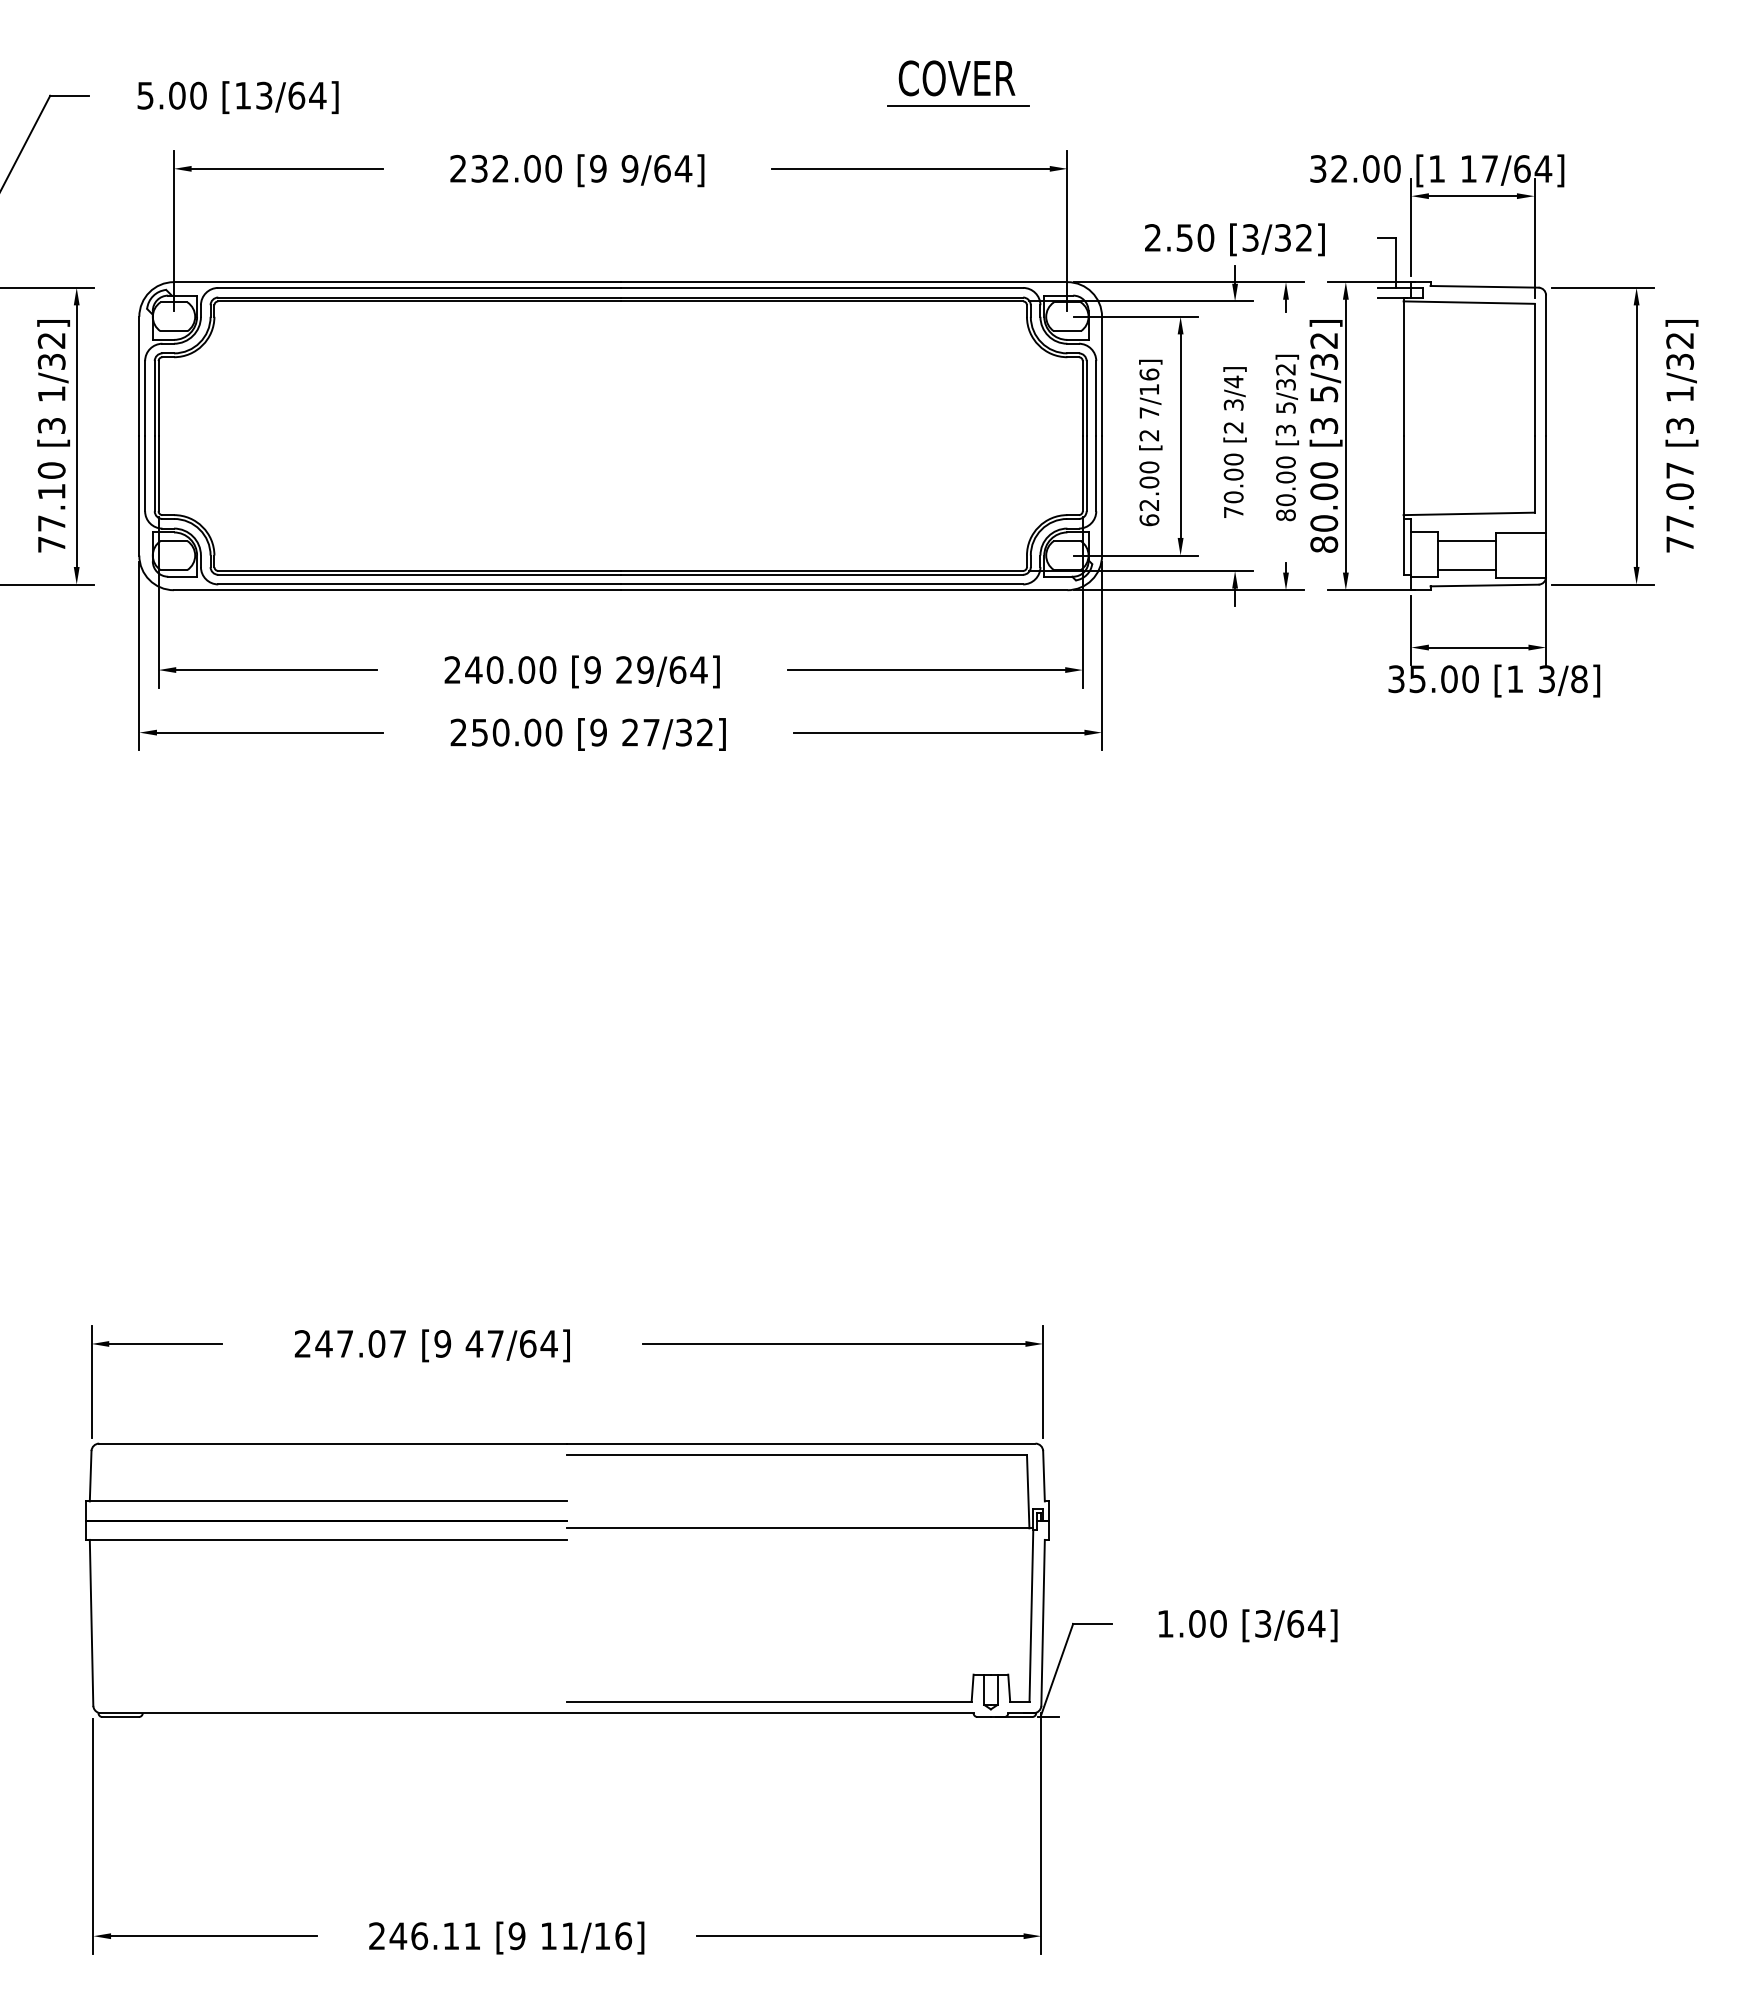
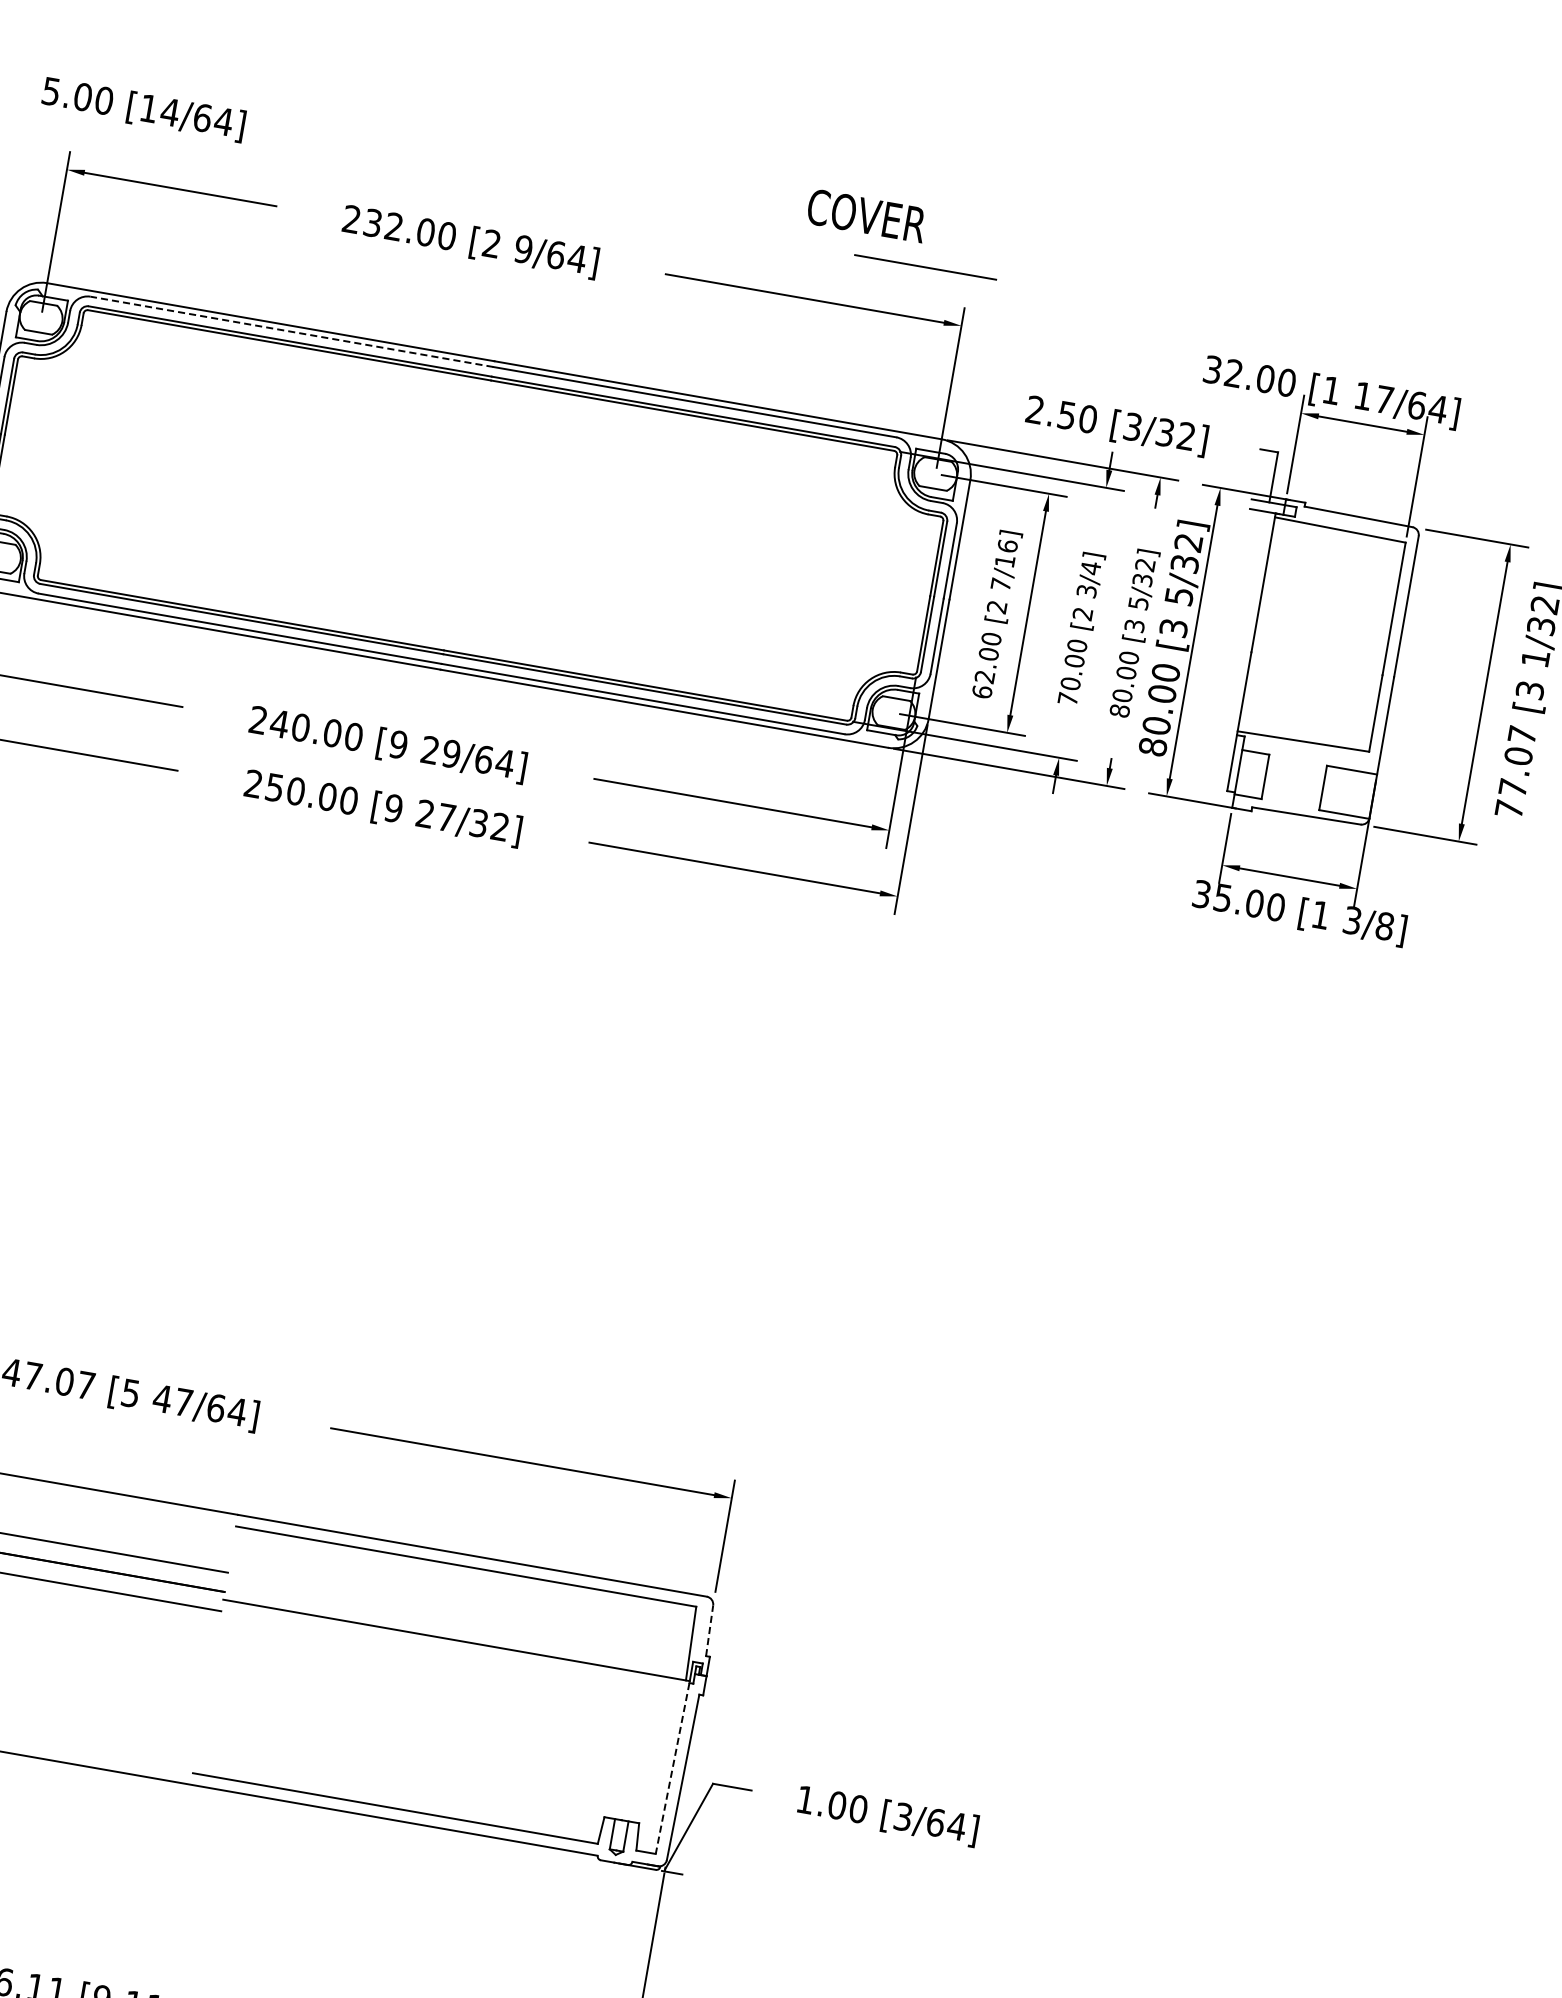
text: (264, 95) -> (170, 112), [13/64] -> [14/64]
line: (958, 105) -> (925, 266), moved
text: (598, 168) -> (492, 243), [9 -> [2
line: (418, 287) -> (291, 331), solid -> dashed
line: (1467, 541) -> (1297, 768), removed
line: (1467, 569) -> (1292, 796), removed
text: (442, 1343) -> (130, 1392), [9 -> [5
line: (1043, 1475) -> (709, 1629), solid -> dashed
line: (1031, 1615) -> (672, 1768), solid -> dashed

